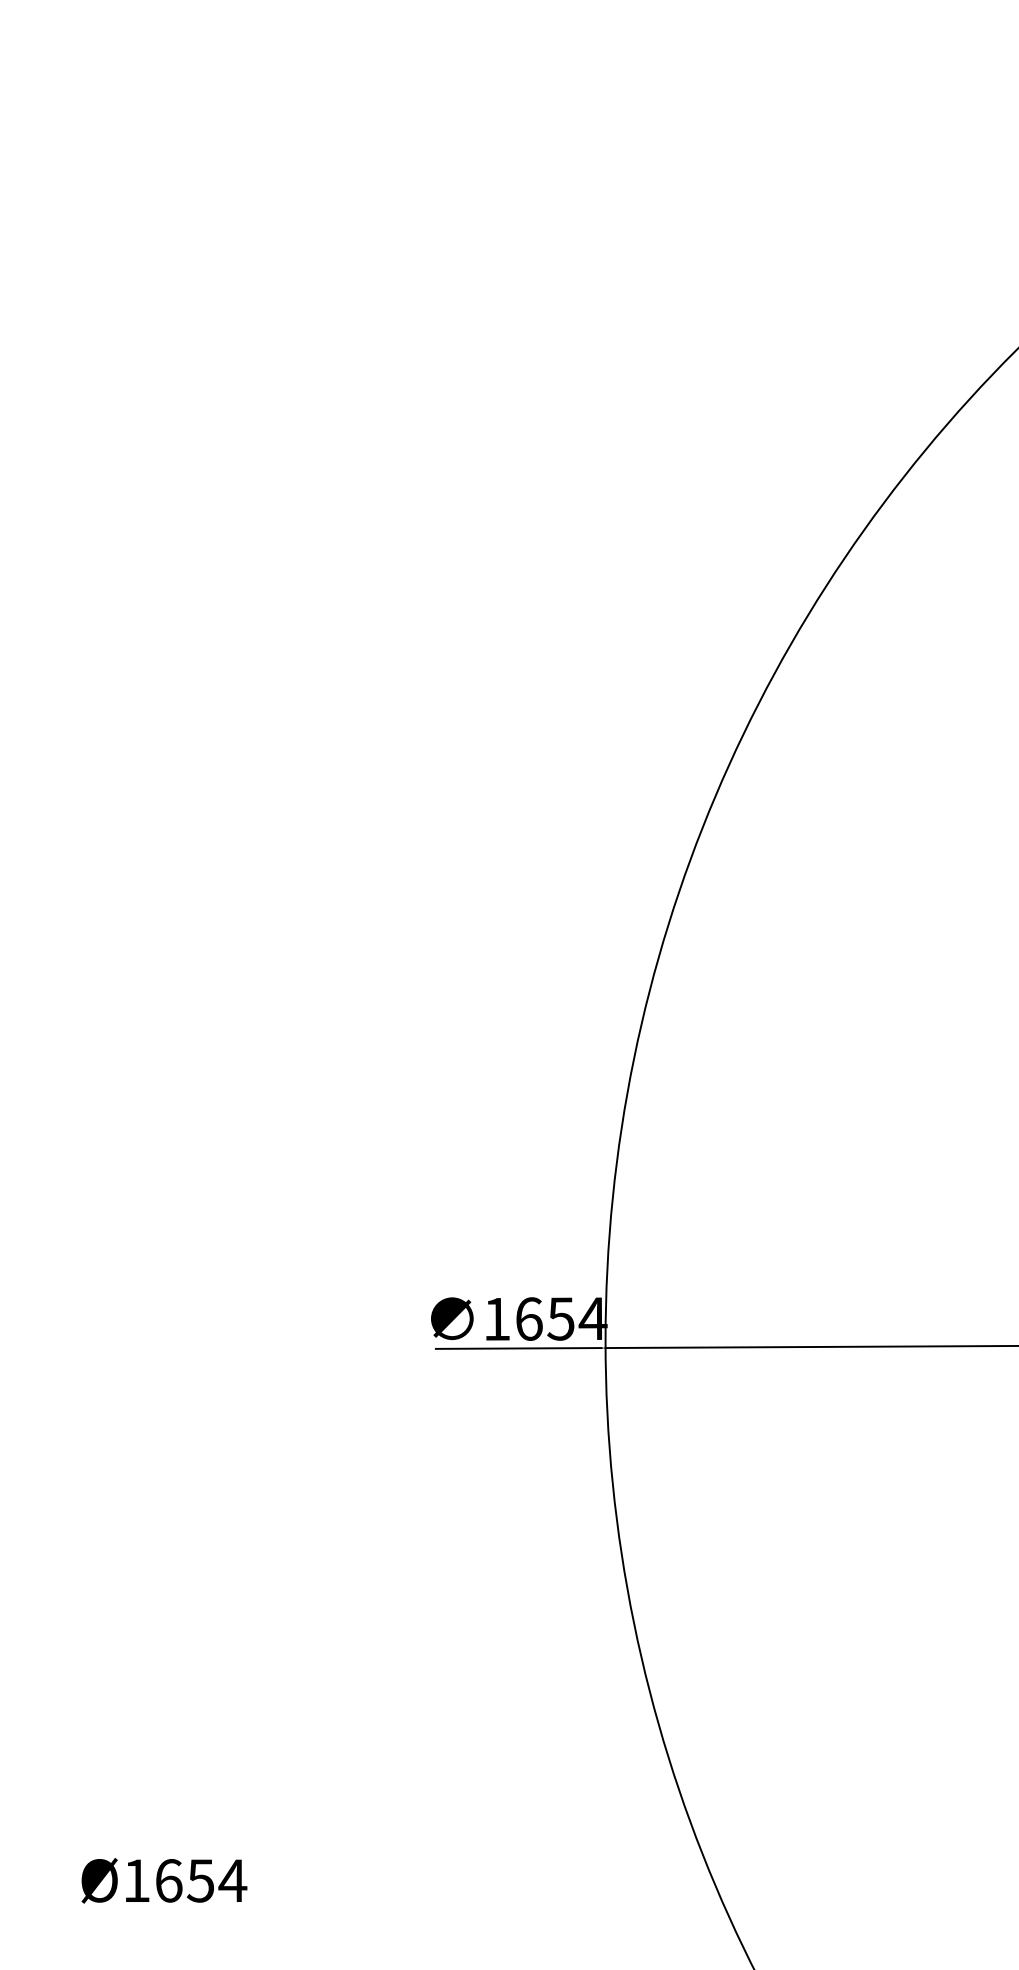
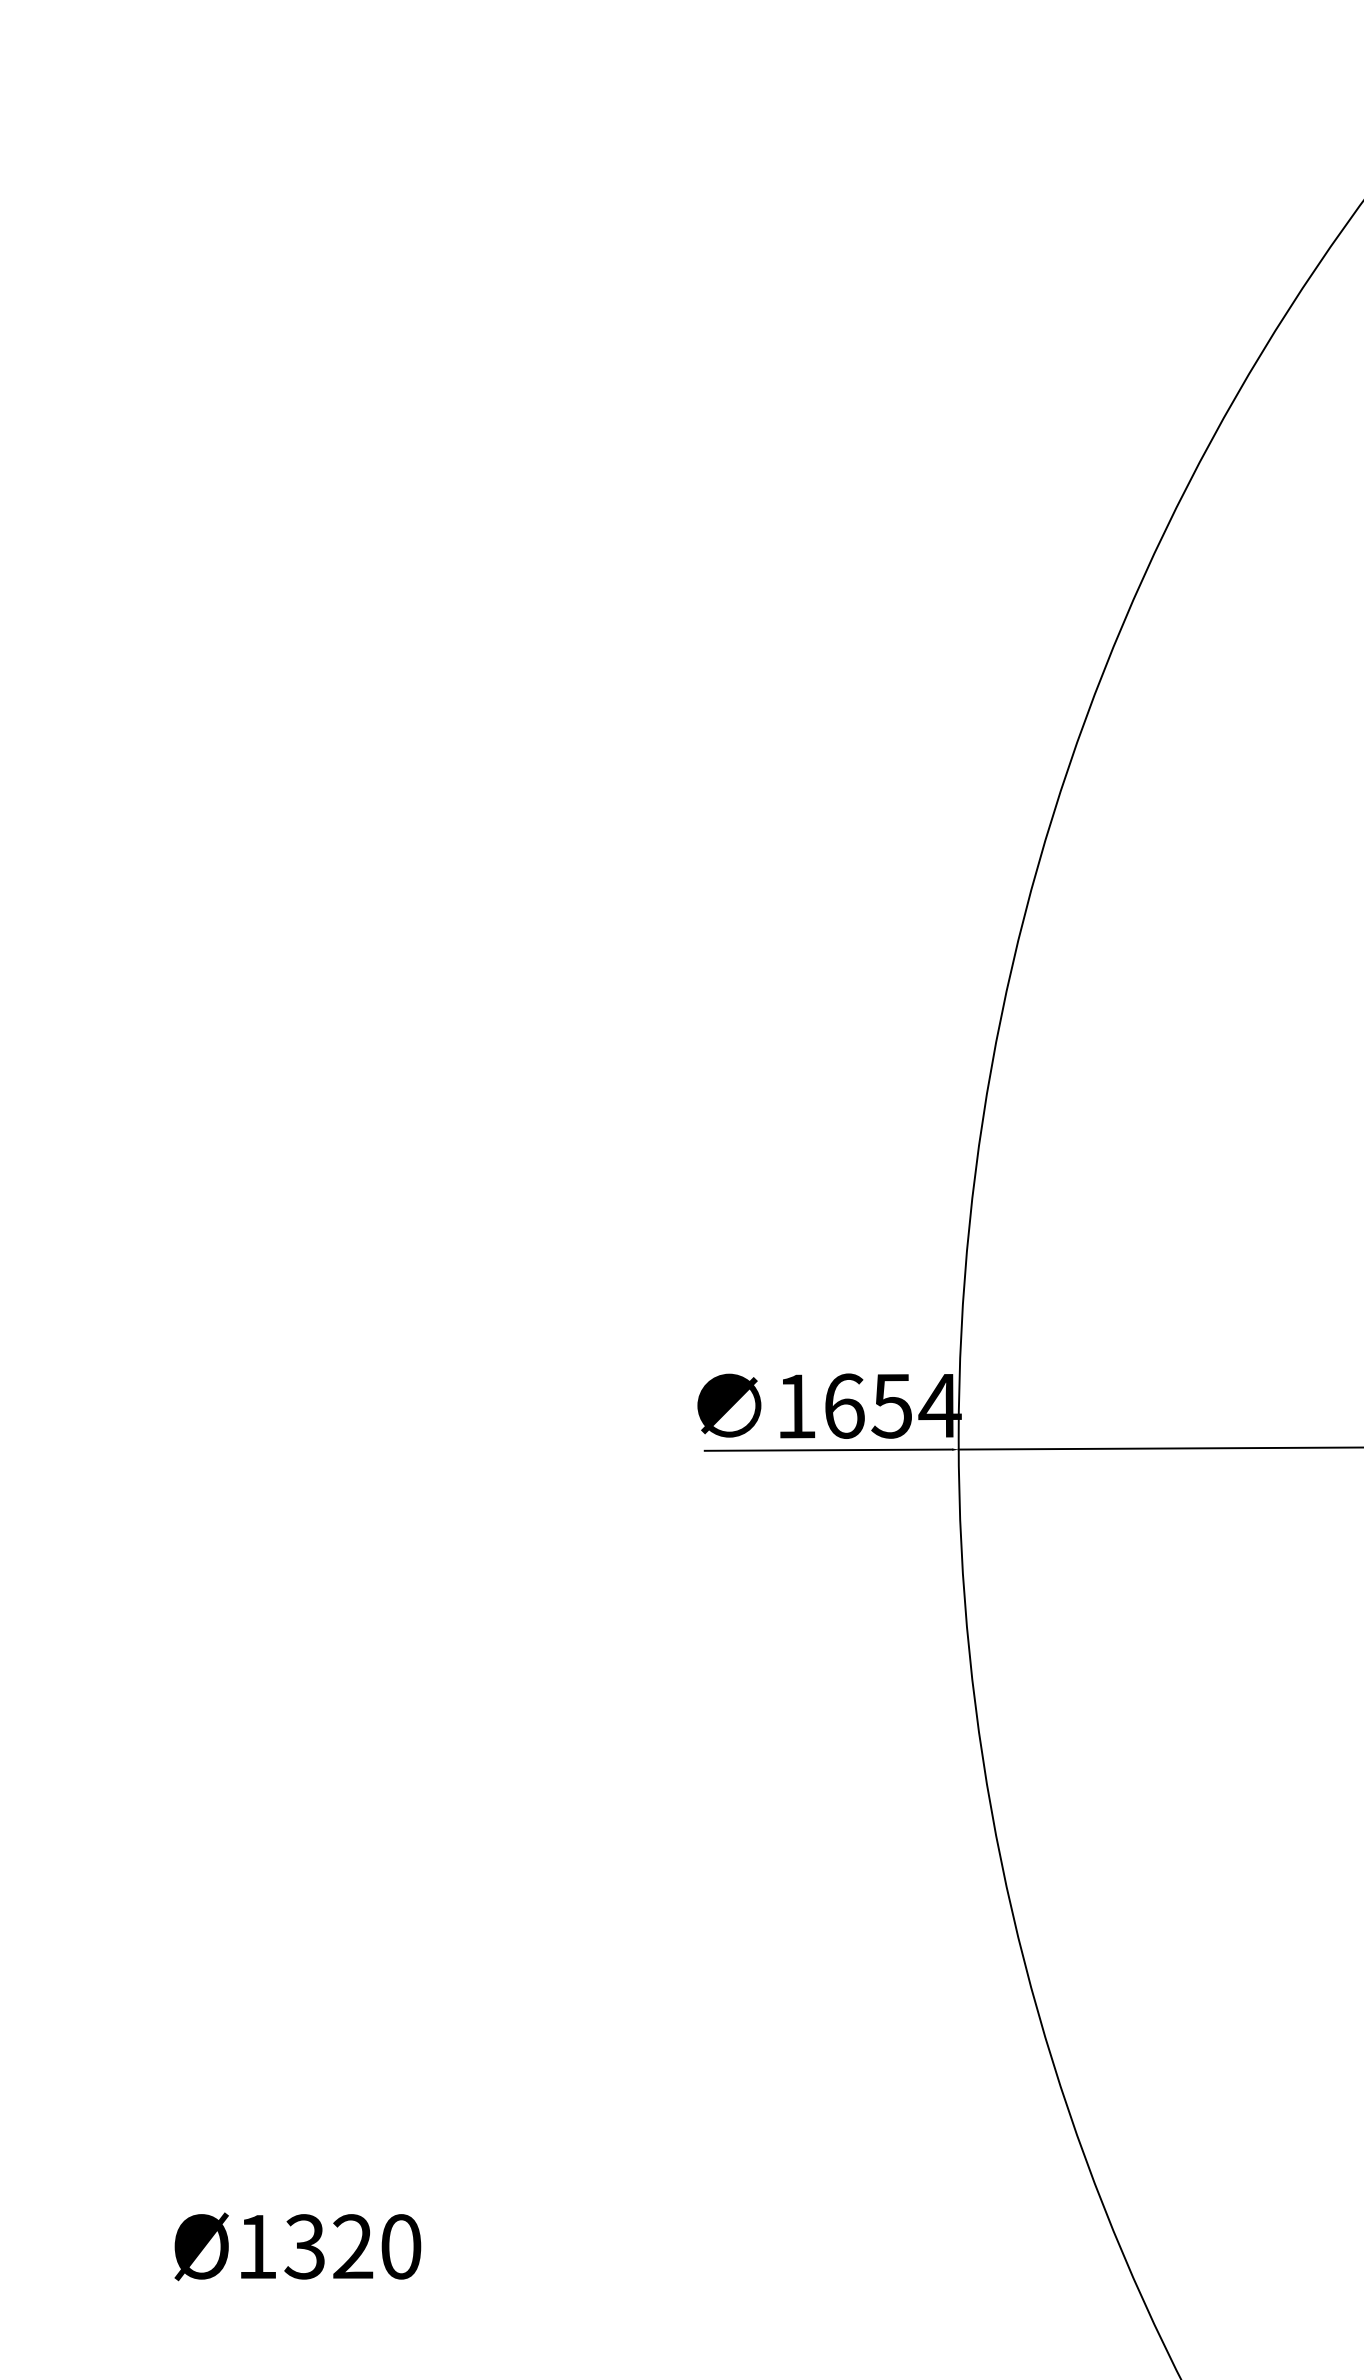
text: (201, 1880) -> (354, 2246), Ø1654 -> Ø1320

